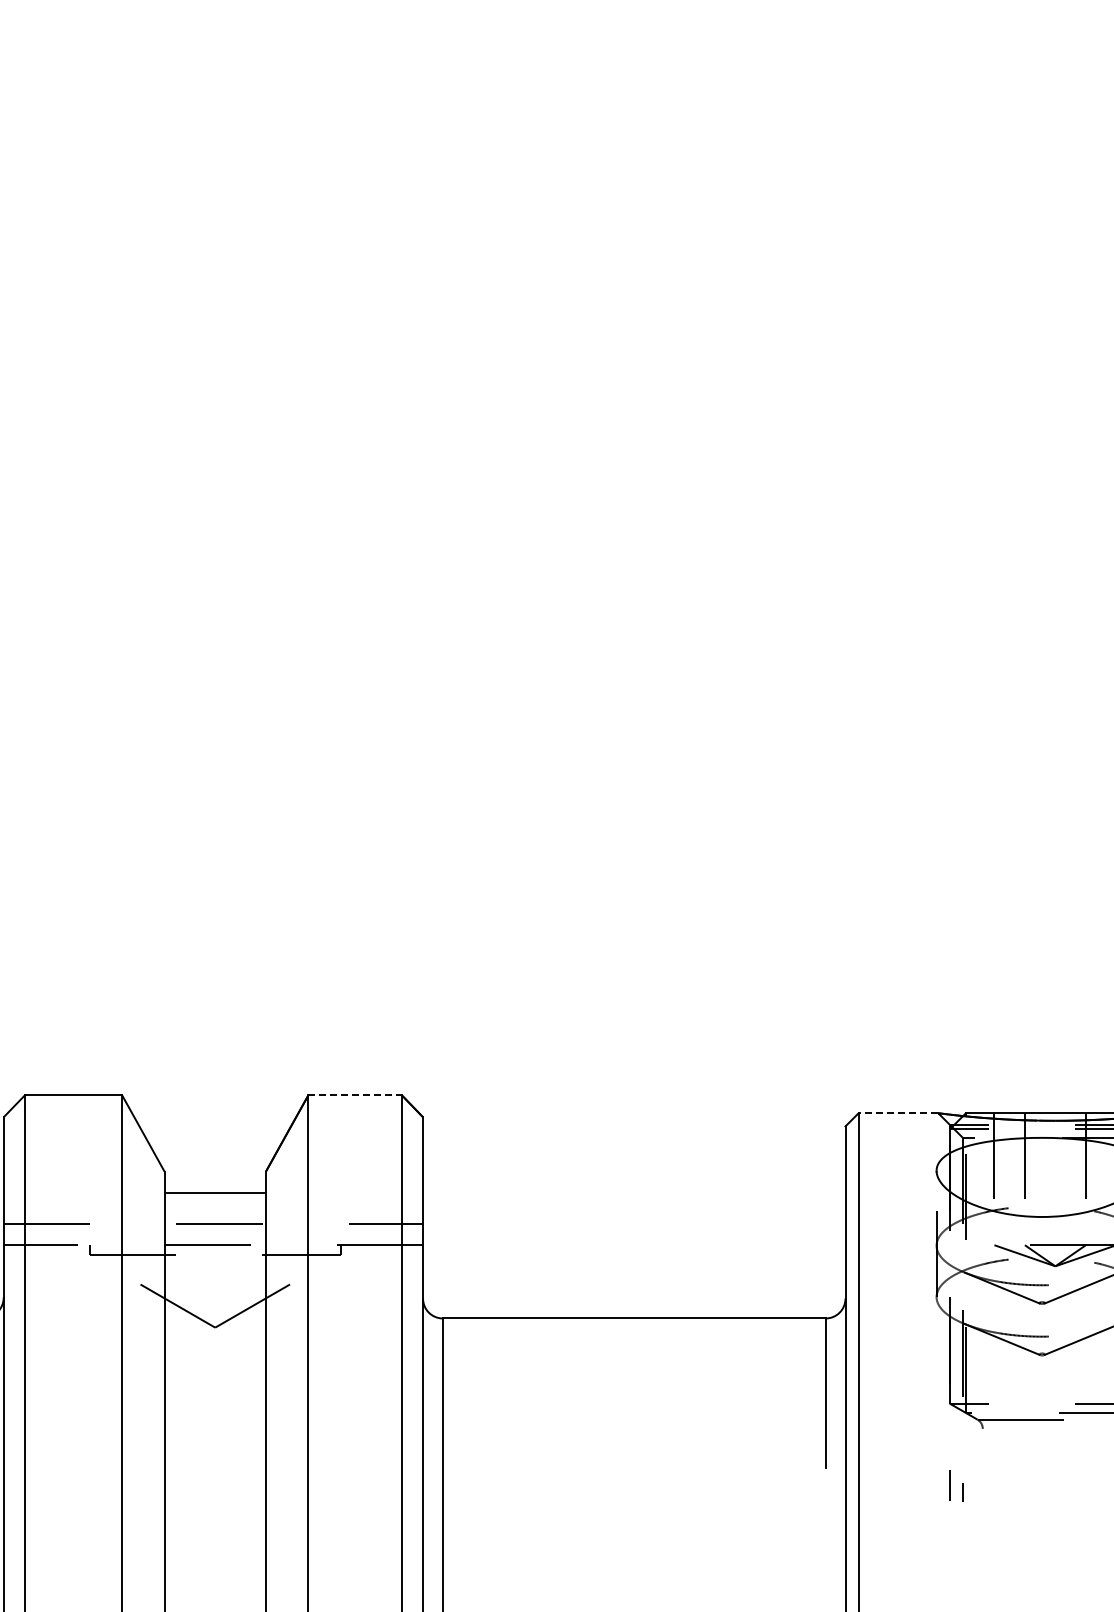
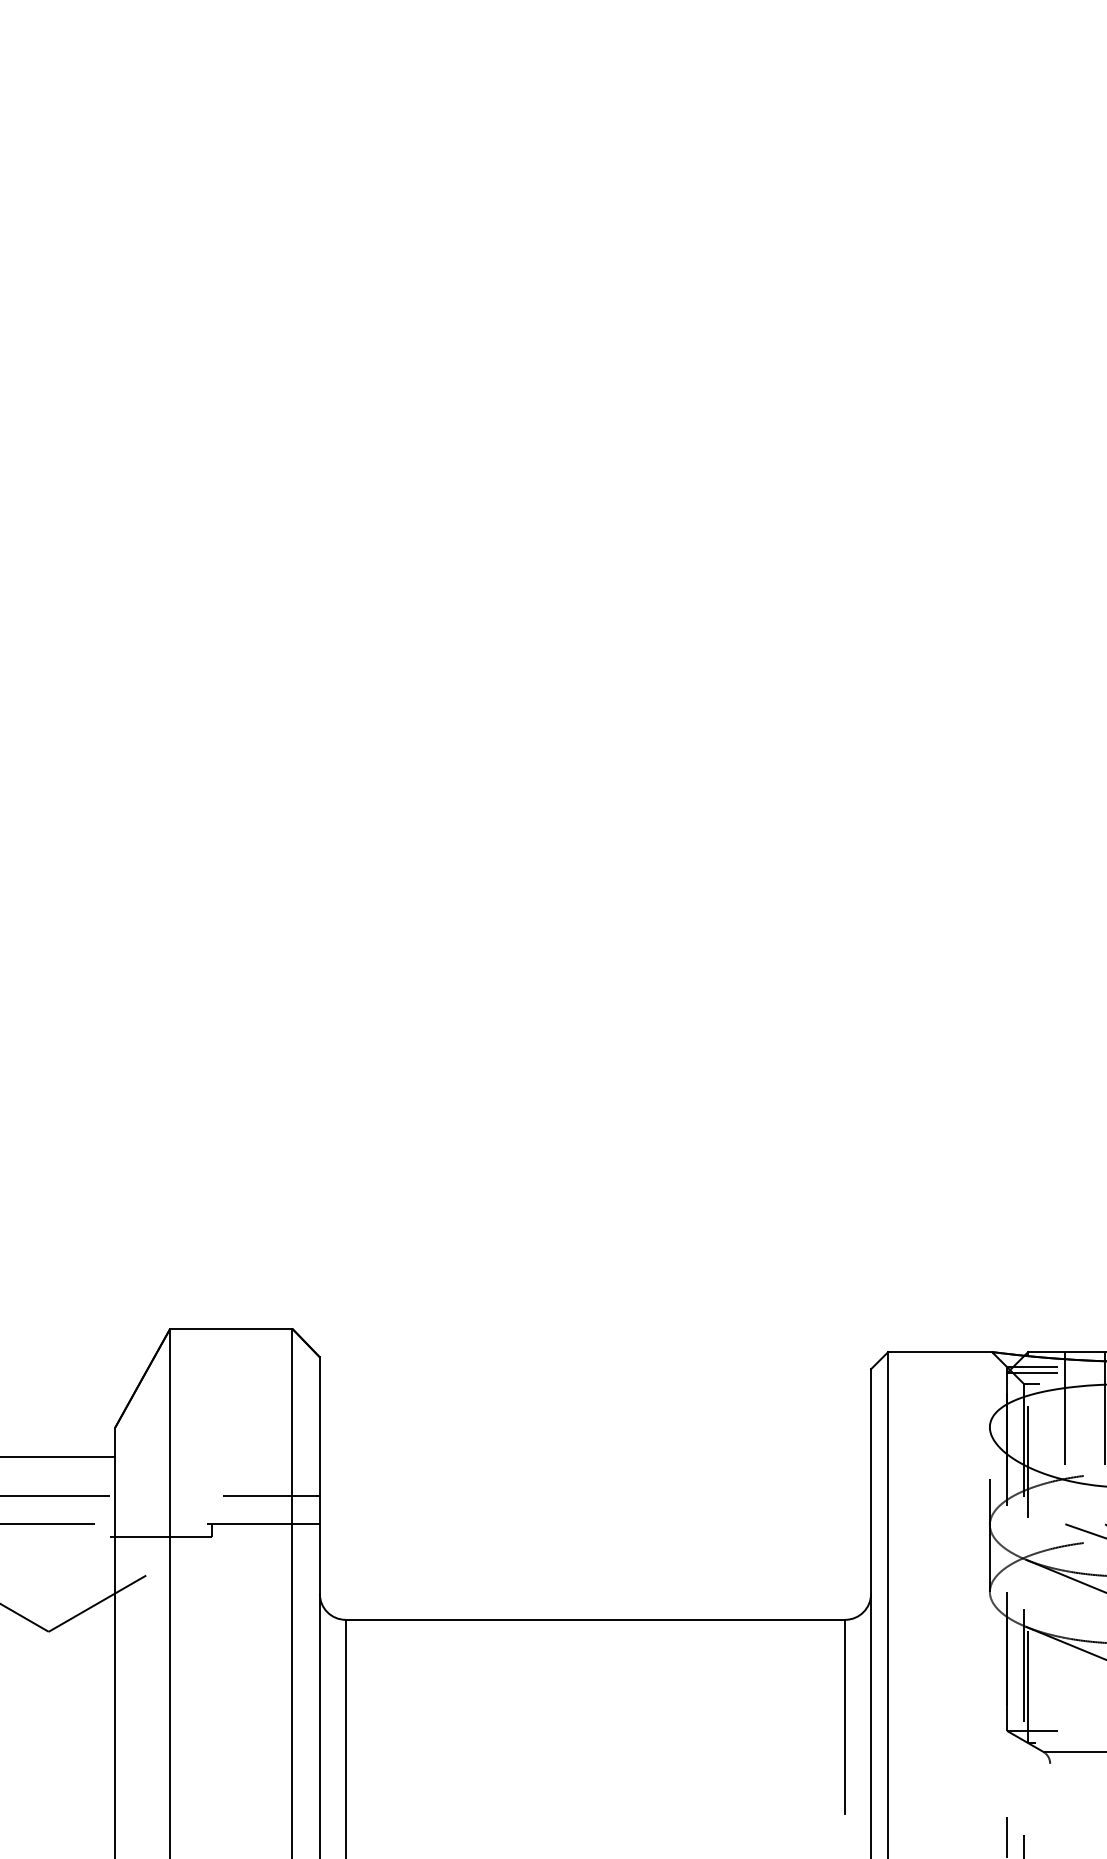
line: (355, 1095) -> (231, 1328), dashed -> solid
line: (898, 1113) -> (940, 1352), dashed -> solid

